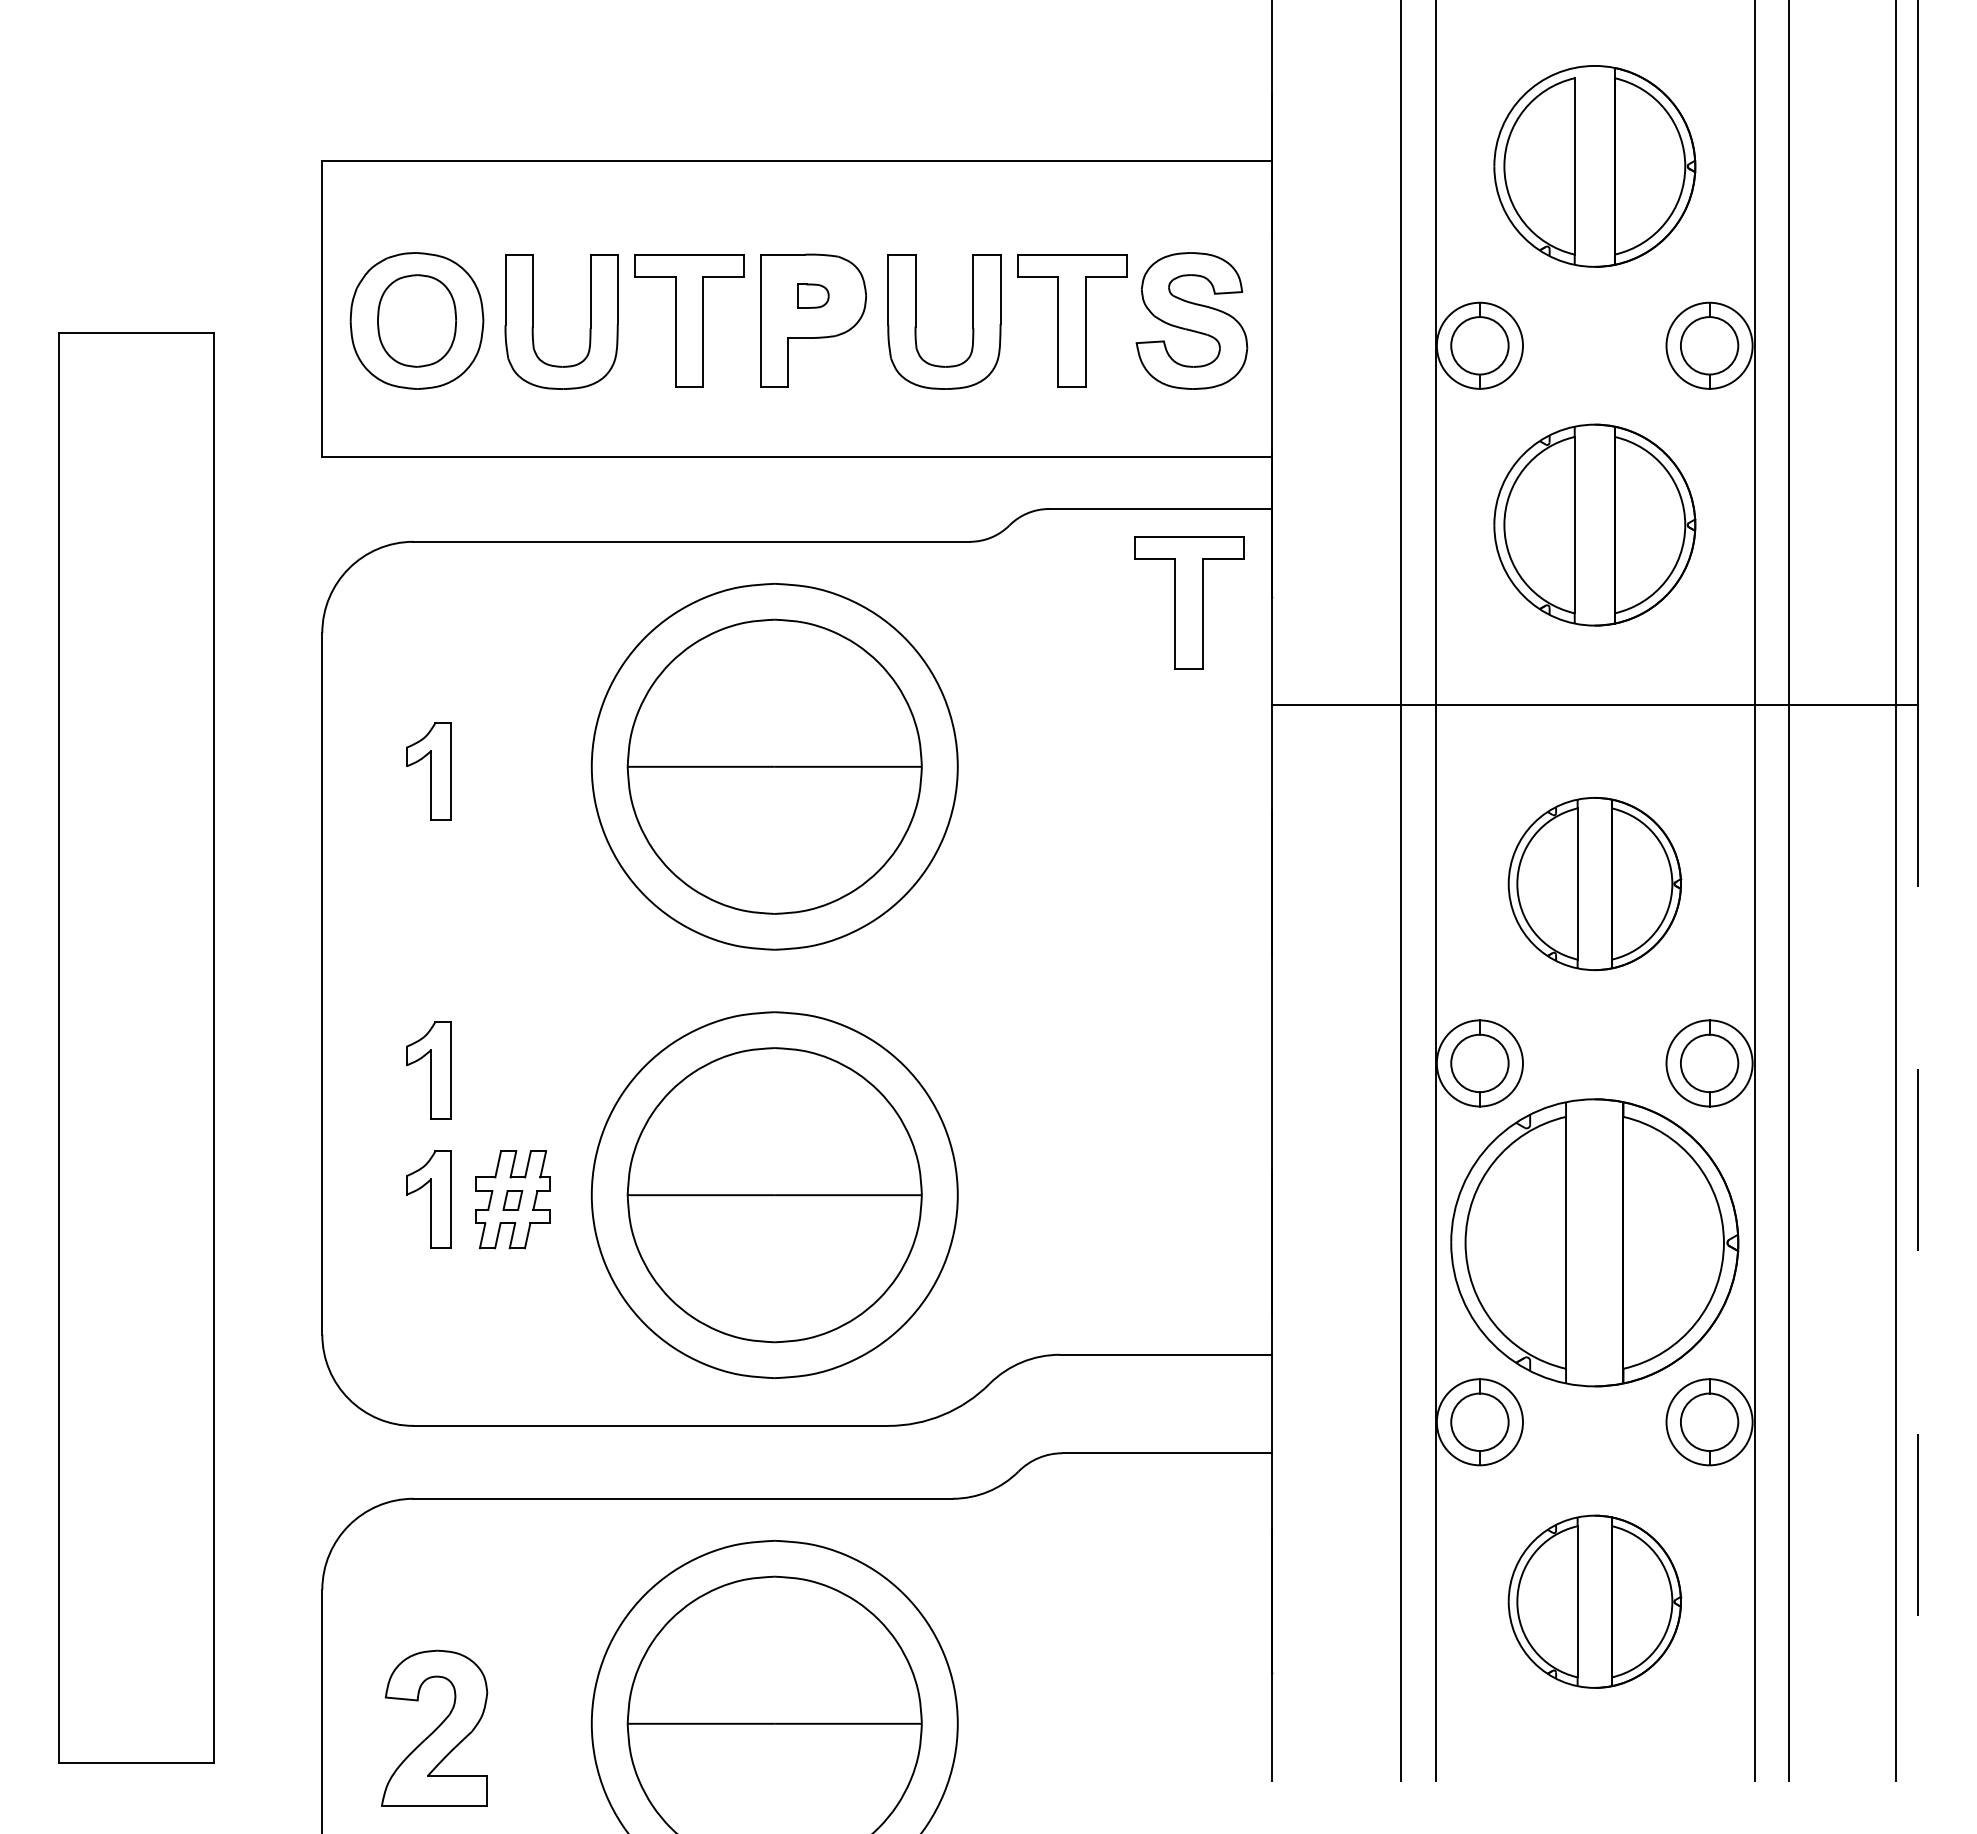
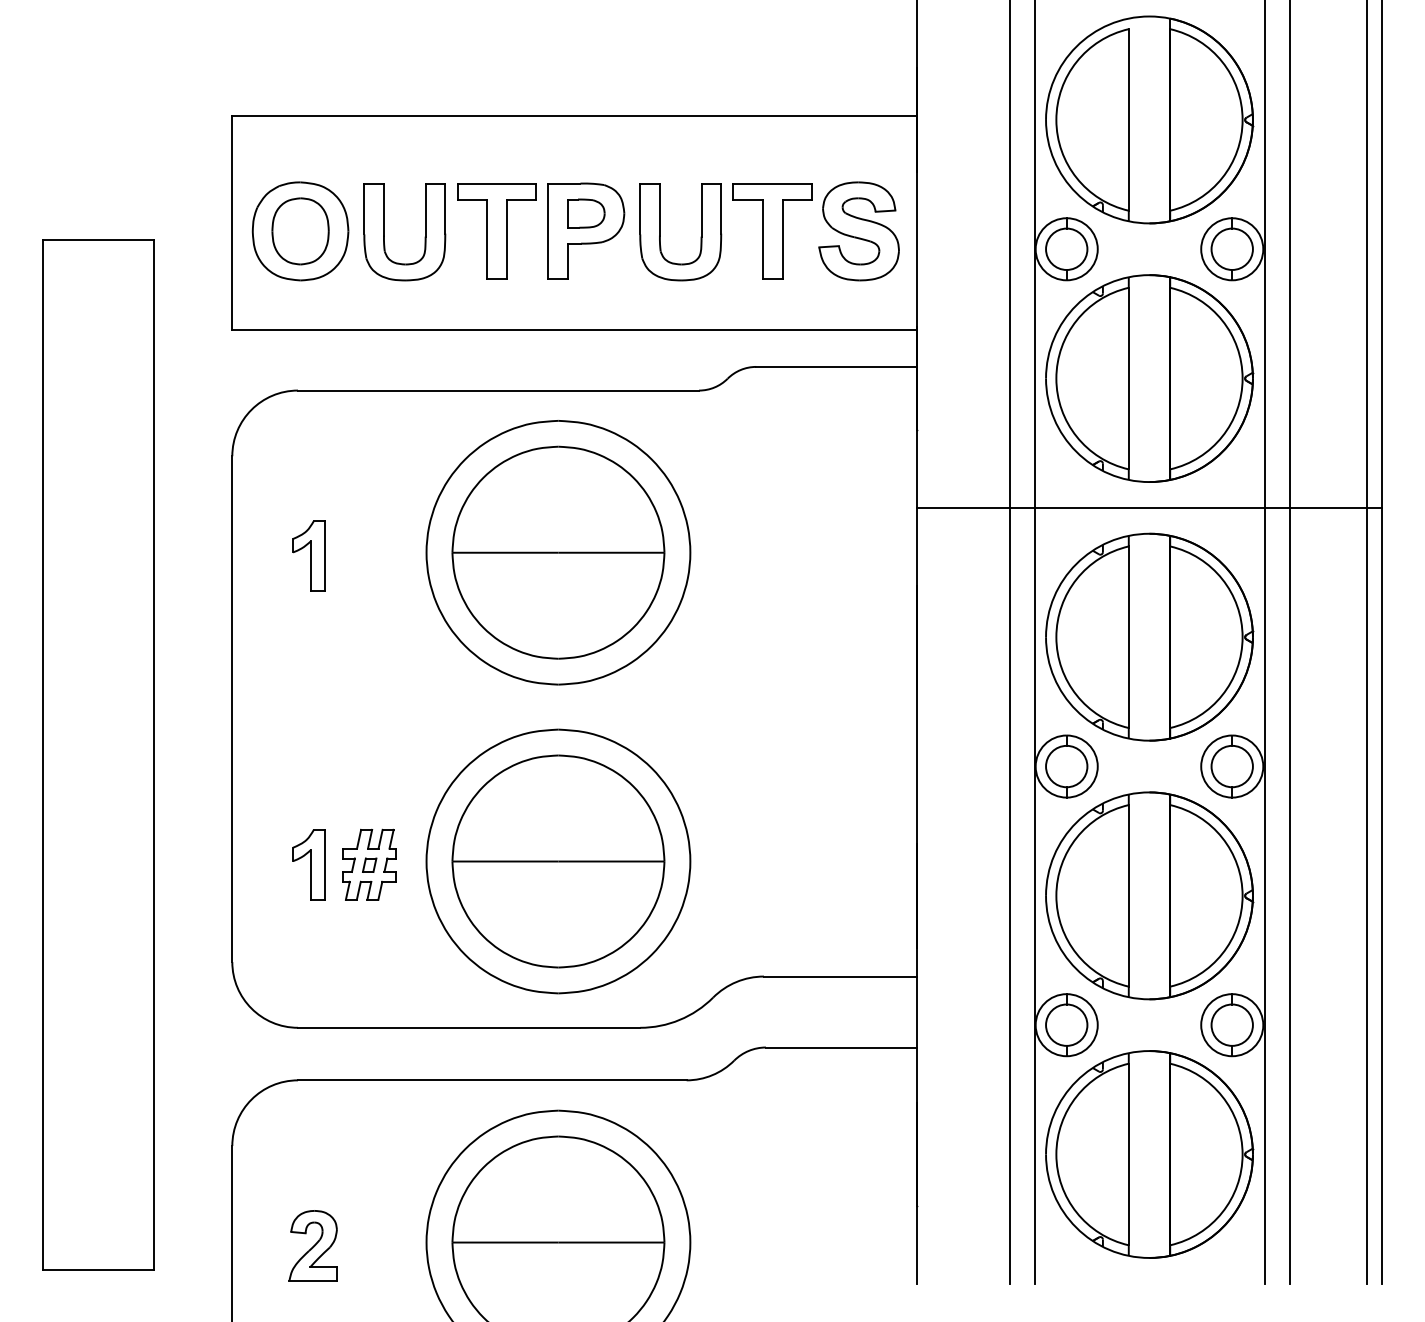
part: (1594, 166) -> (1149, 120), size x1.43
part: (813, 295) -> (586, 213), size x1.67
part: (1594, 524) -> (1149, 378), size x1.43
part: (1189, 602) -> (857, 434), removed
part: (1594, 883) -> (1149, 636), size x1.67
part: (428, 1070) -> (308, 771), removed
line: (1917, 1243) -> (1382, 896), dashed -> solid
part: (1594, 1601) -> (1149, 1154), size x1.67
part: (434, 1728) -> (313, 1245), size x0.62

